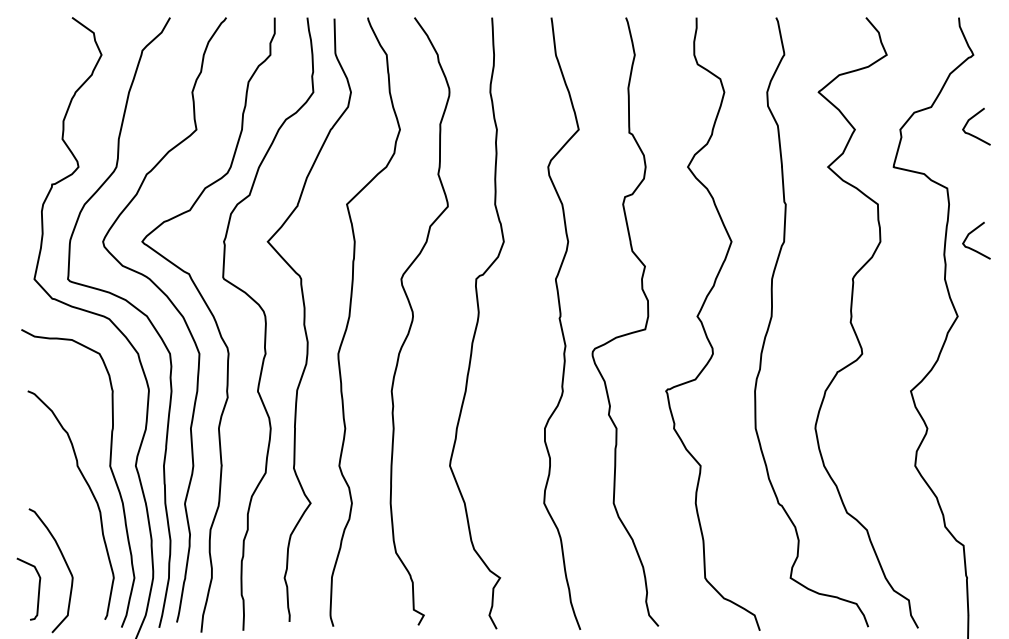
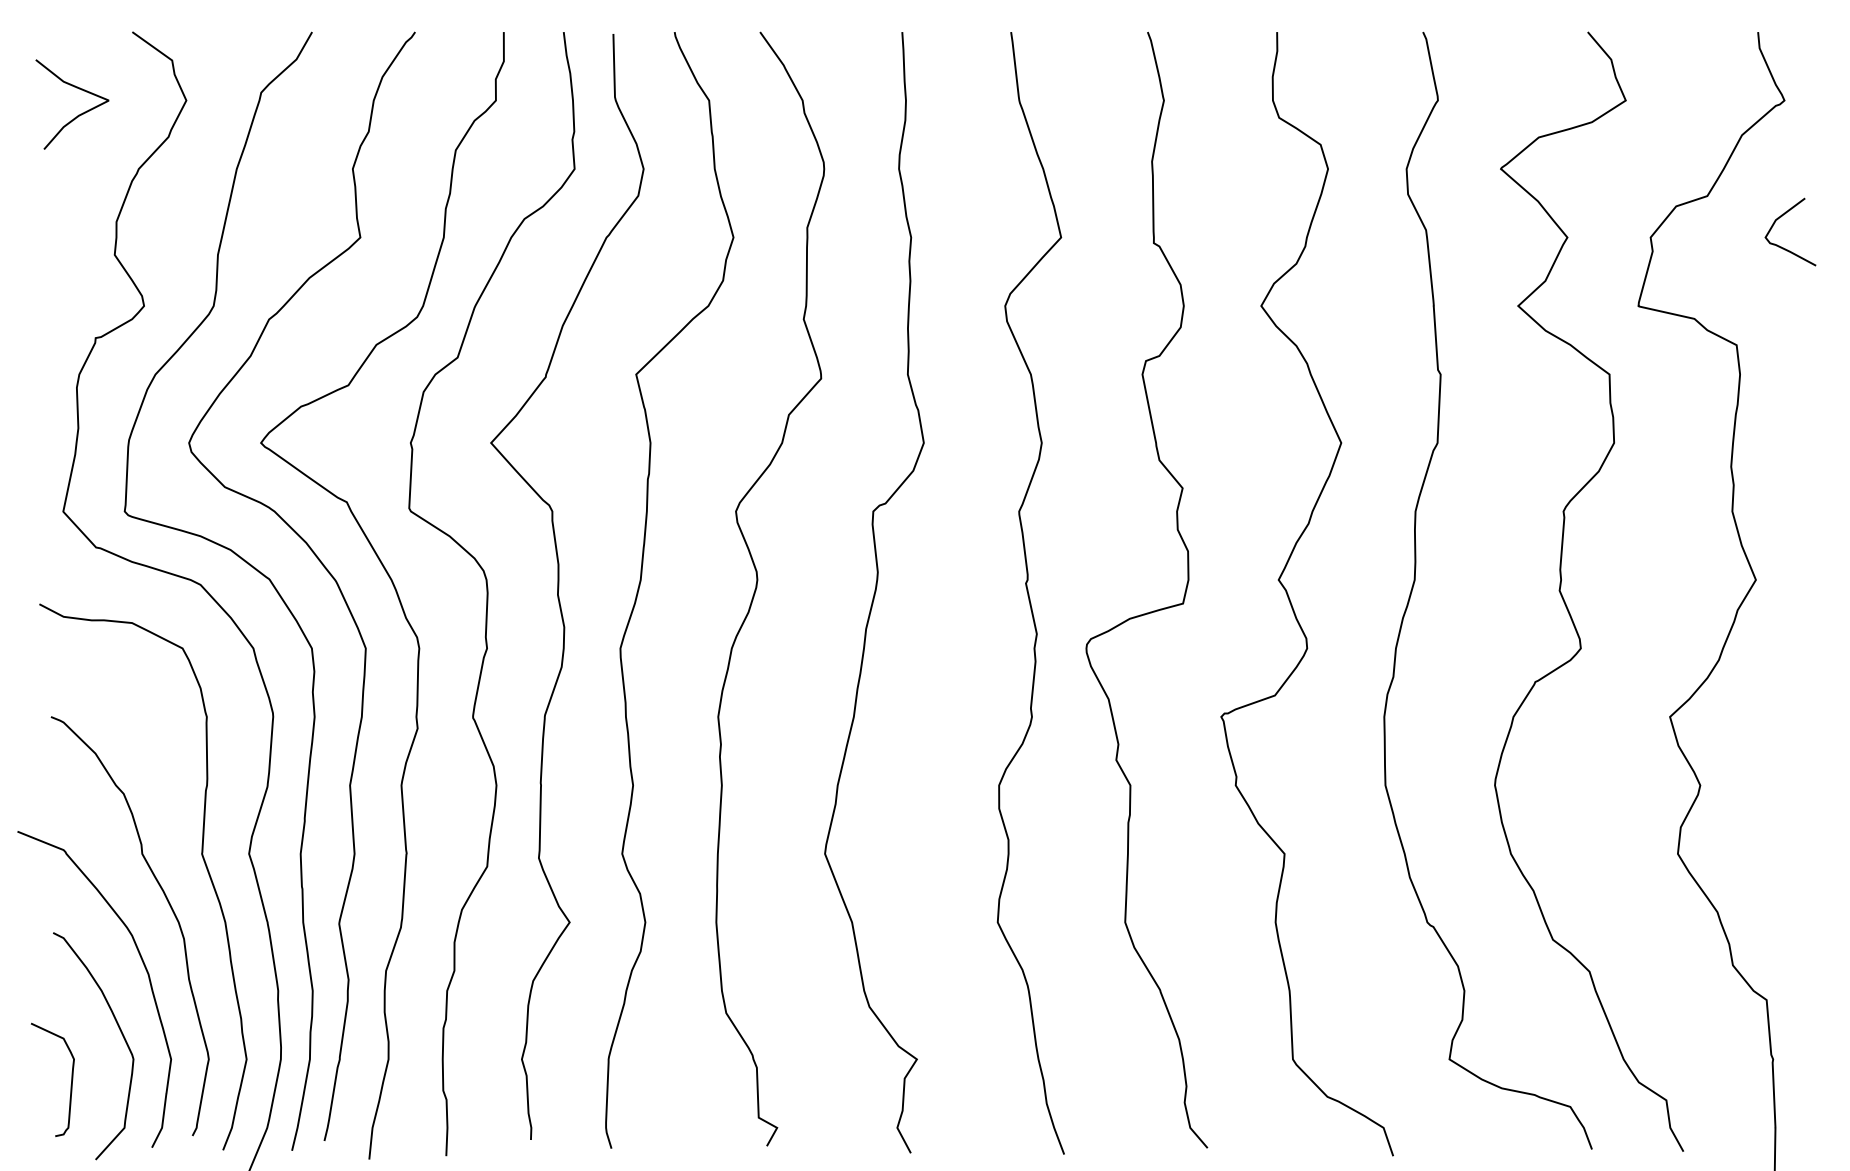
curve: (43, 61) -> (79, 112), added
curve: (971, 233) -> (1781, 427), removed
curve: (77, 526) -> (142, 964), added

